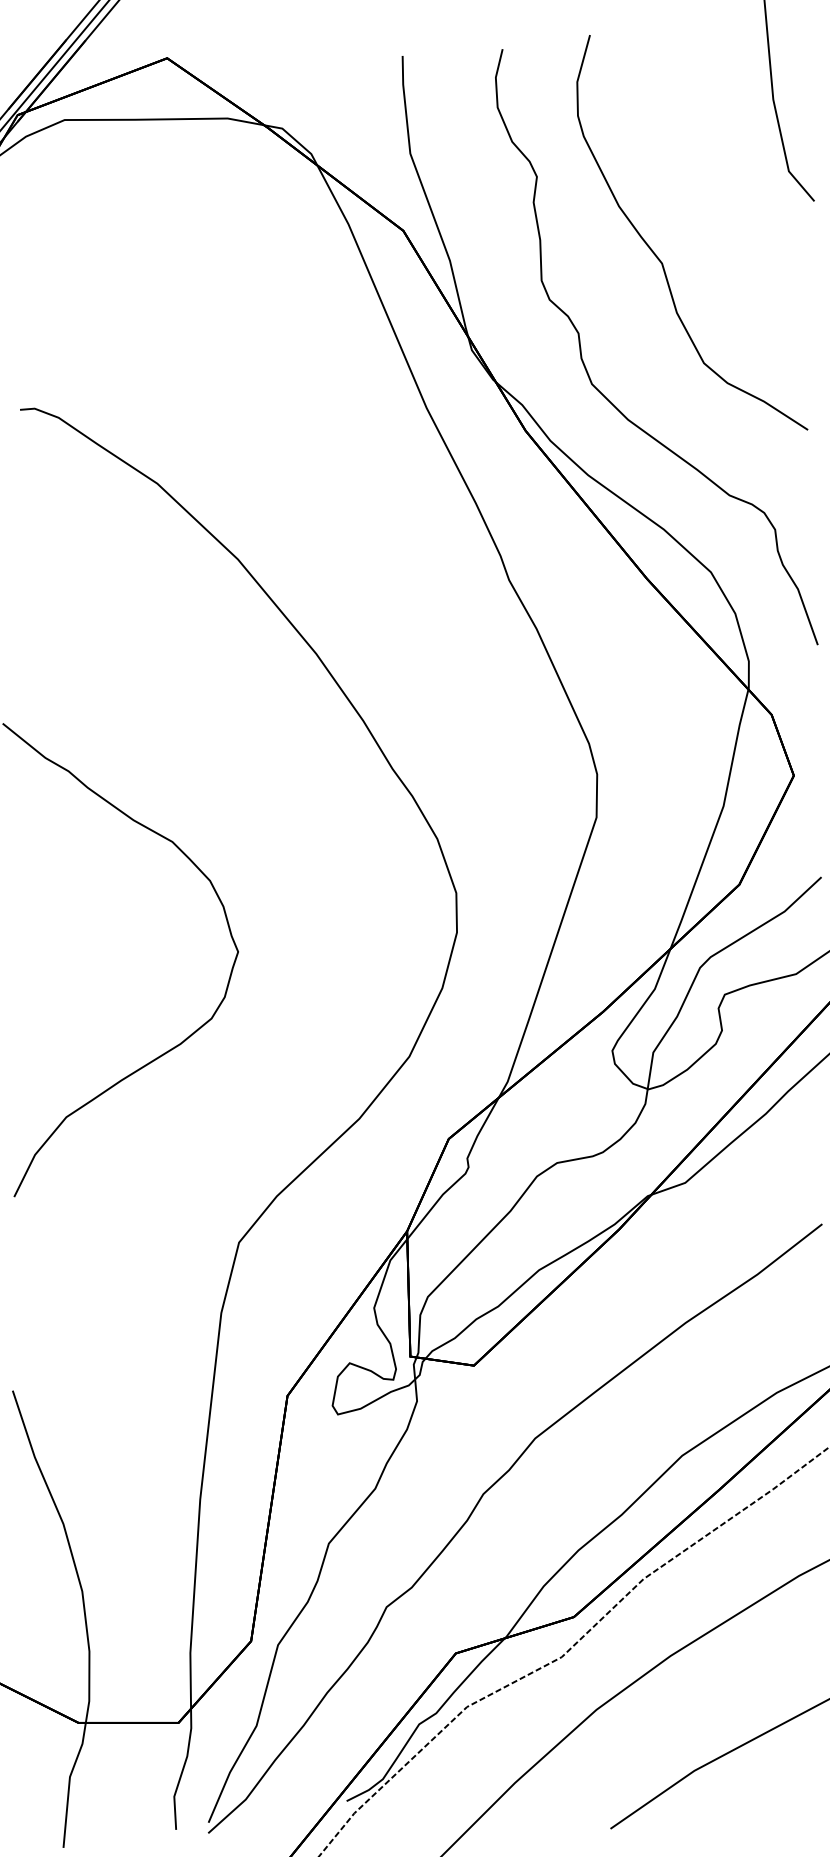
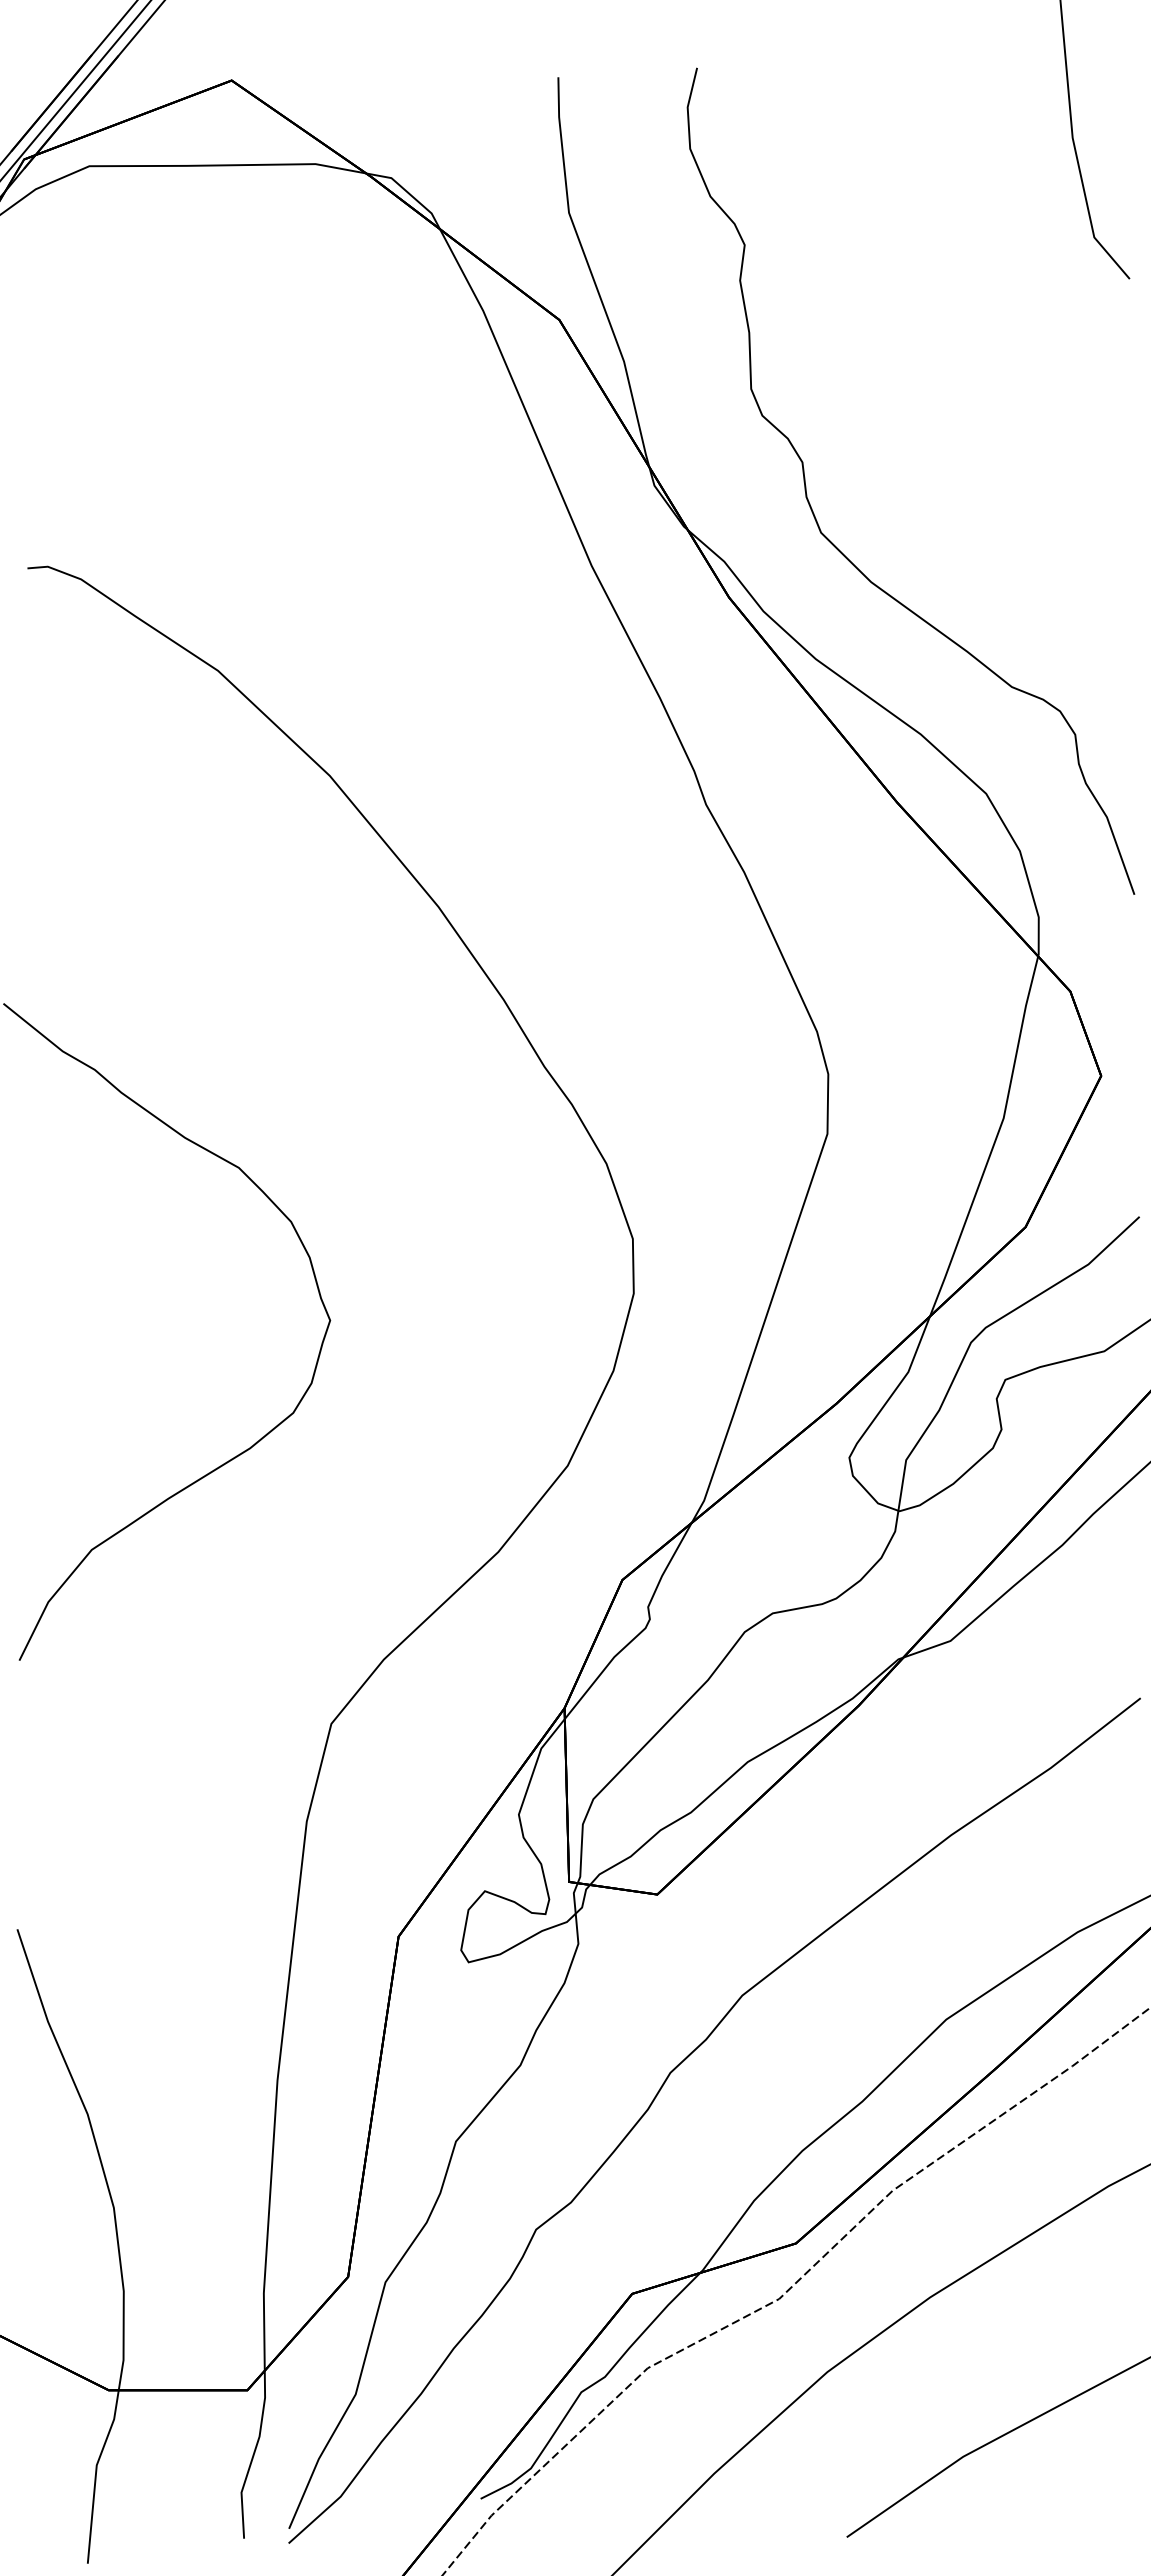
part: (659, 258) -> (914, 358), removed

